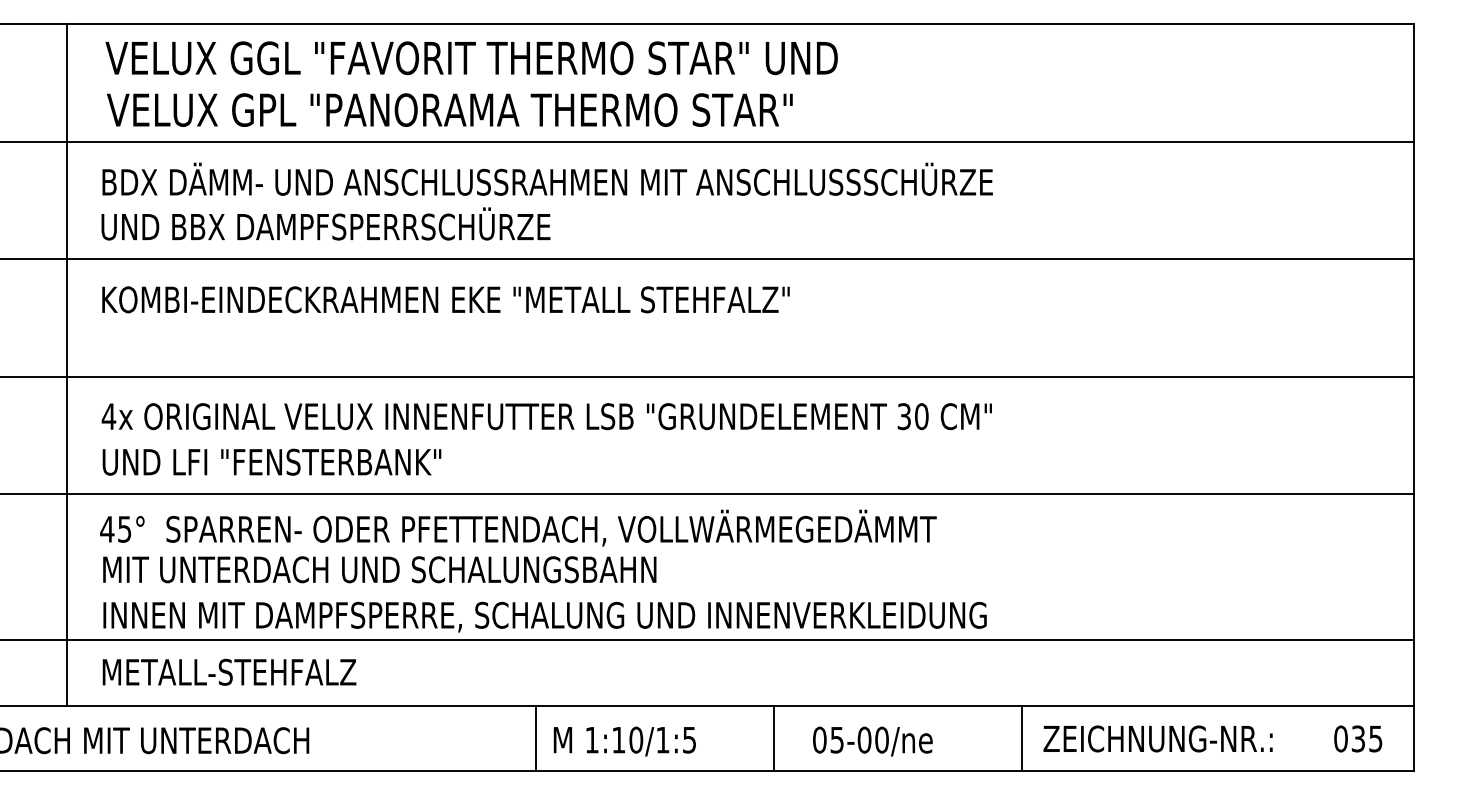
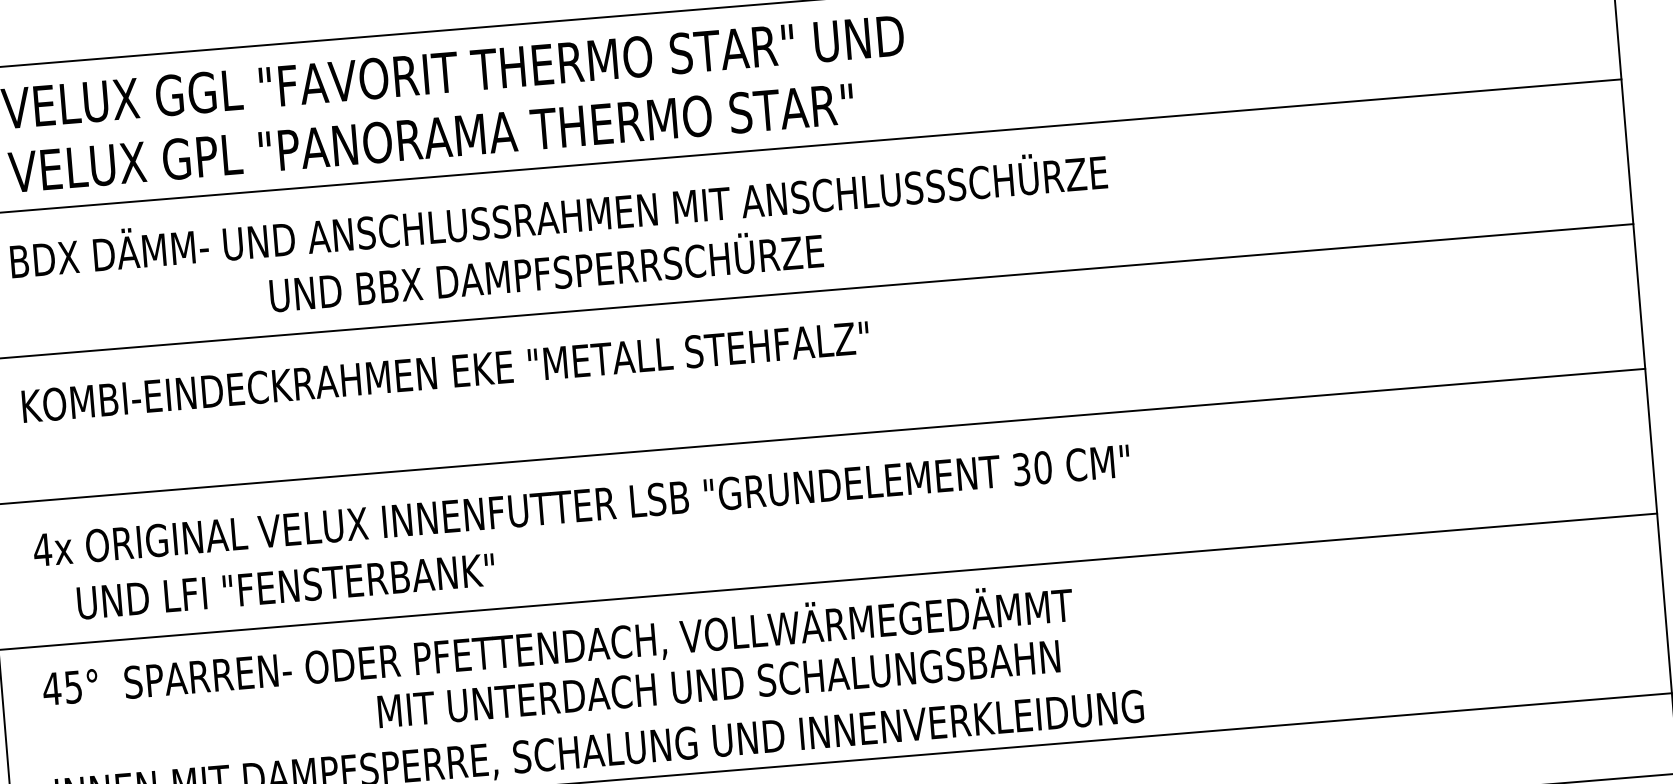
text: (325, 223) -> (545, 269), moved
text: (271, 461) -> (285, 585), moved
text: (379, 569) -> (718, 683), moved

